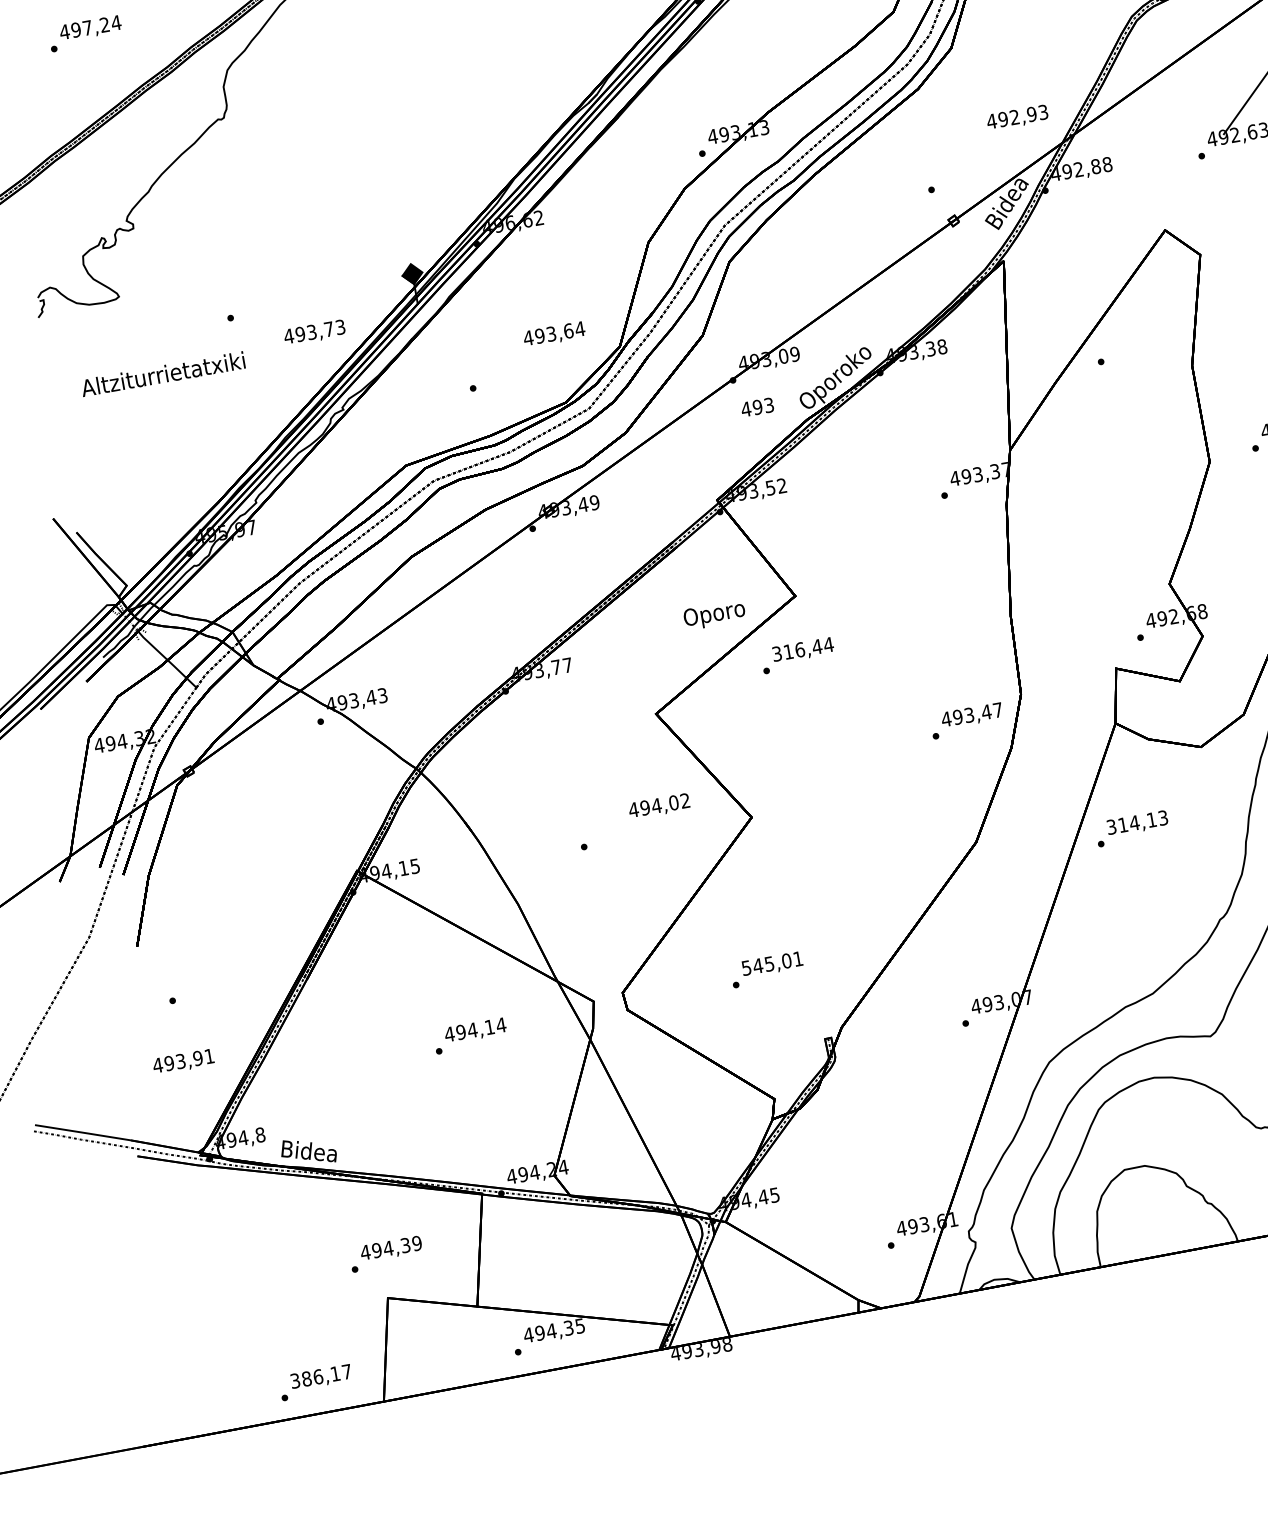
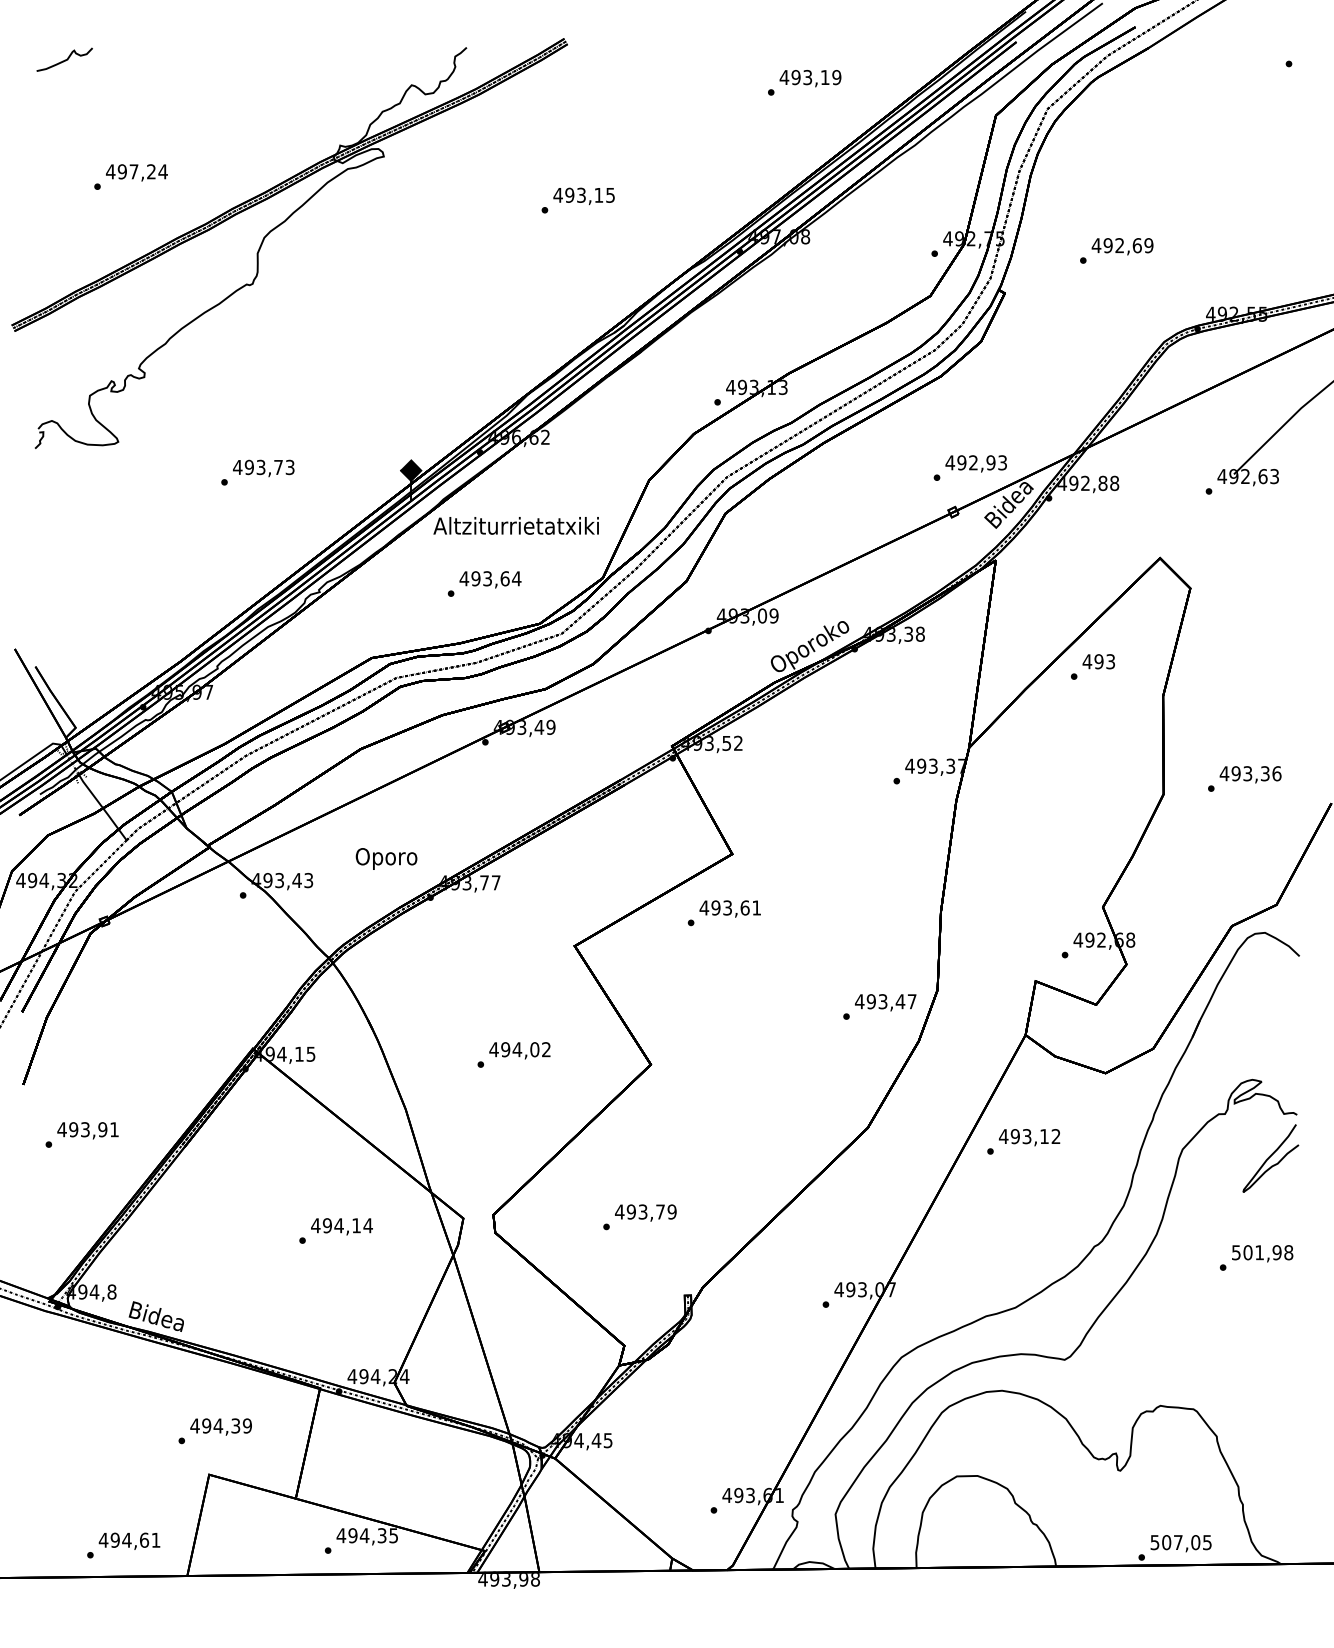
text: (1016, 117) -> (975, 463), moved
text: (314, 332) -> (263, 468), moved
text: (554, 334) -> (490, 579), moved
text: (162, 373) -> (515, 525), moved
text: (757, 407) -> (1098, 661), moved
text: (714, 614) -> (386, 858), moved
text: (802, 648) -> (730, 907), 316,44 -> 493,61
text: (658, 806) -> (519, 1050), moved
text: (1137, 822) -> (1029, 1136), 314,13 -> 493,12
text: (771, 963) -> (645, 1211), 545,01 -> 493,79
text: (183, 1061) -> (87, 1130), moved
text: (320, 1375) -> (129, 1539), 386,17 -> 494,61

